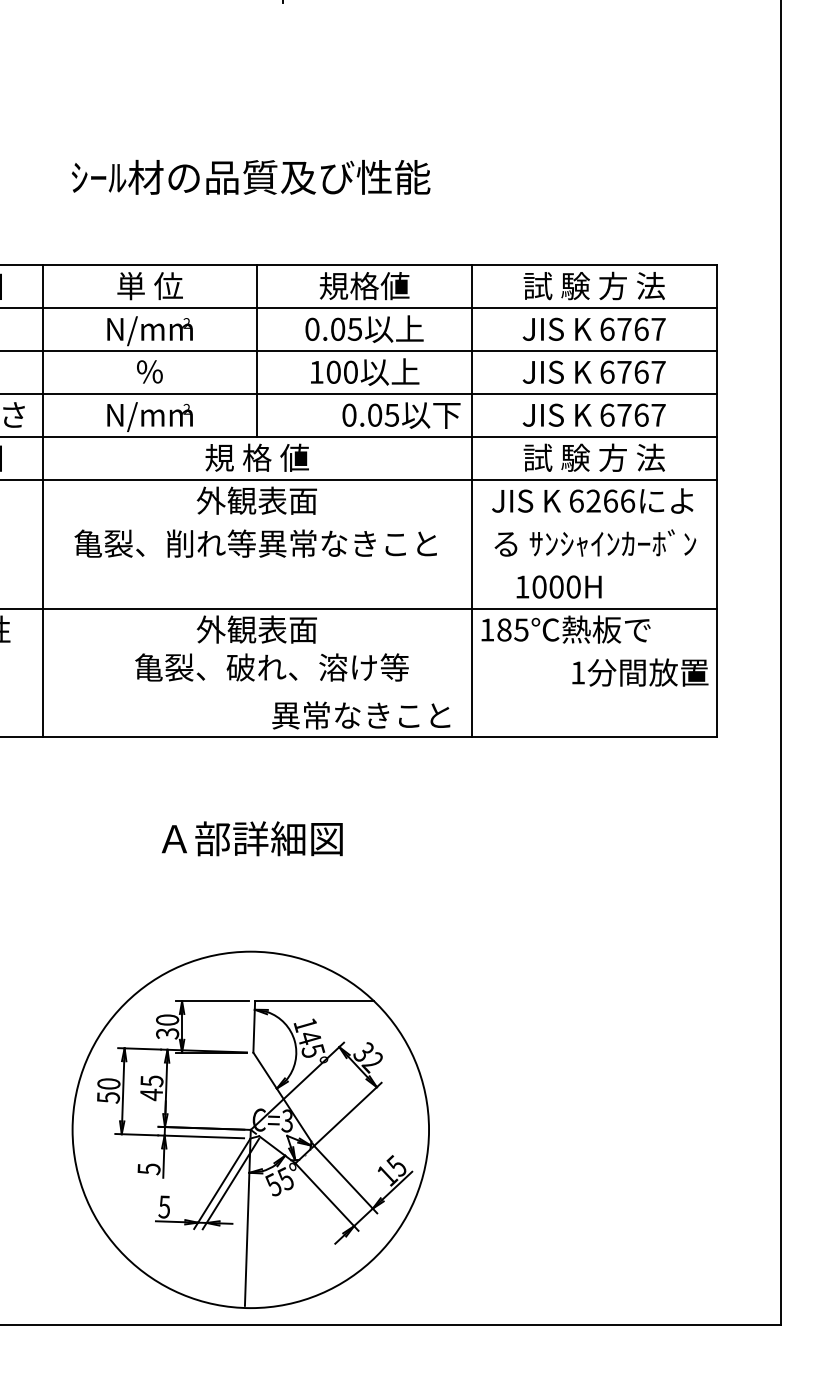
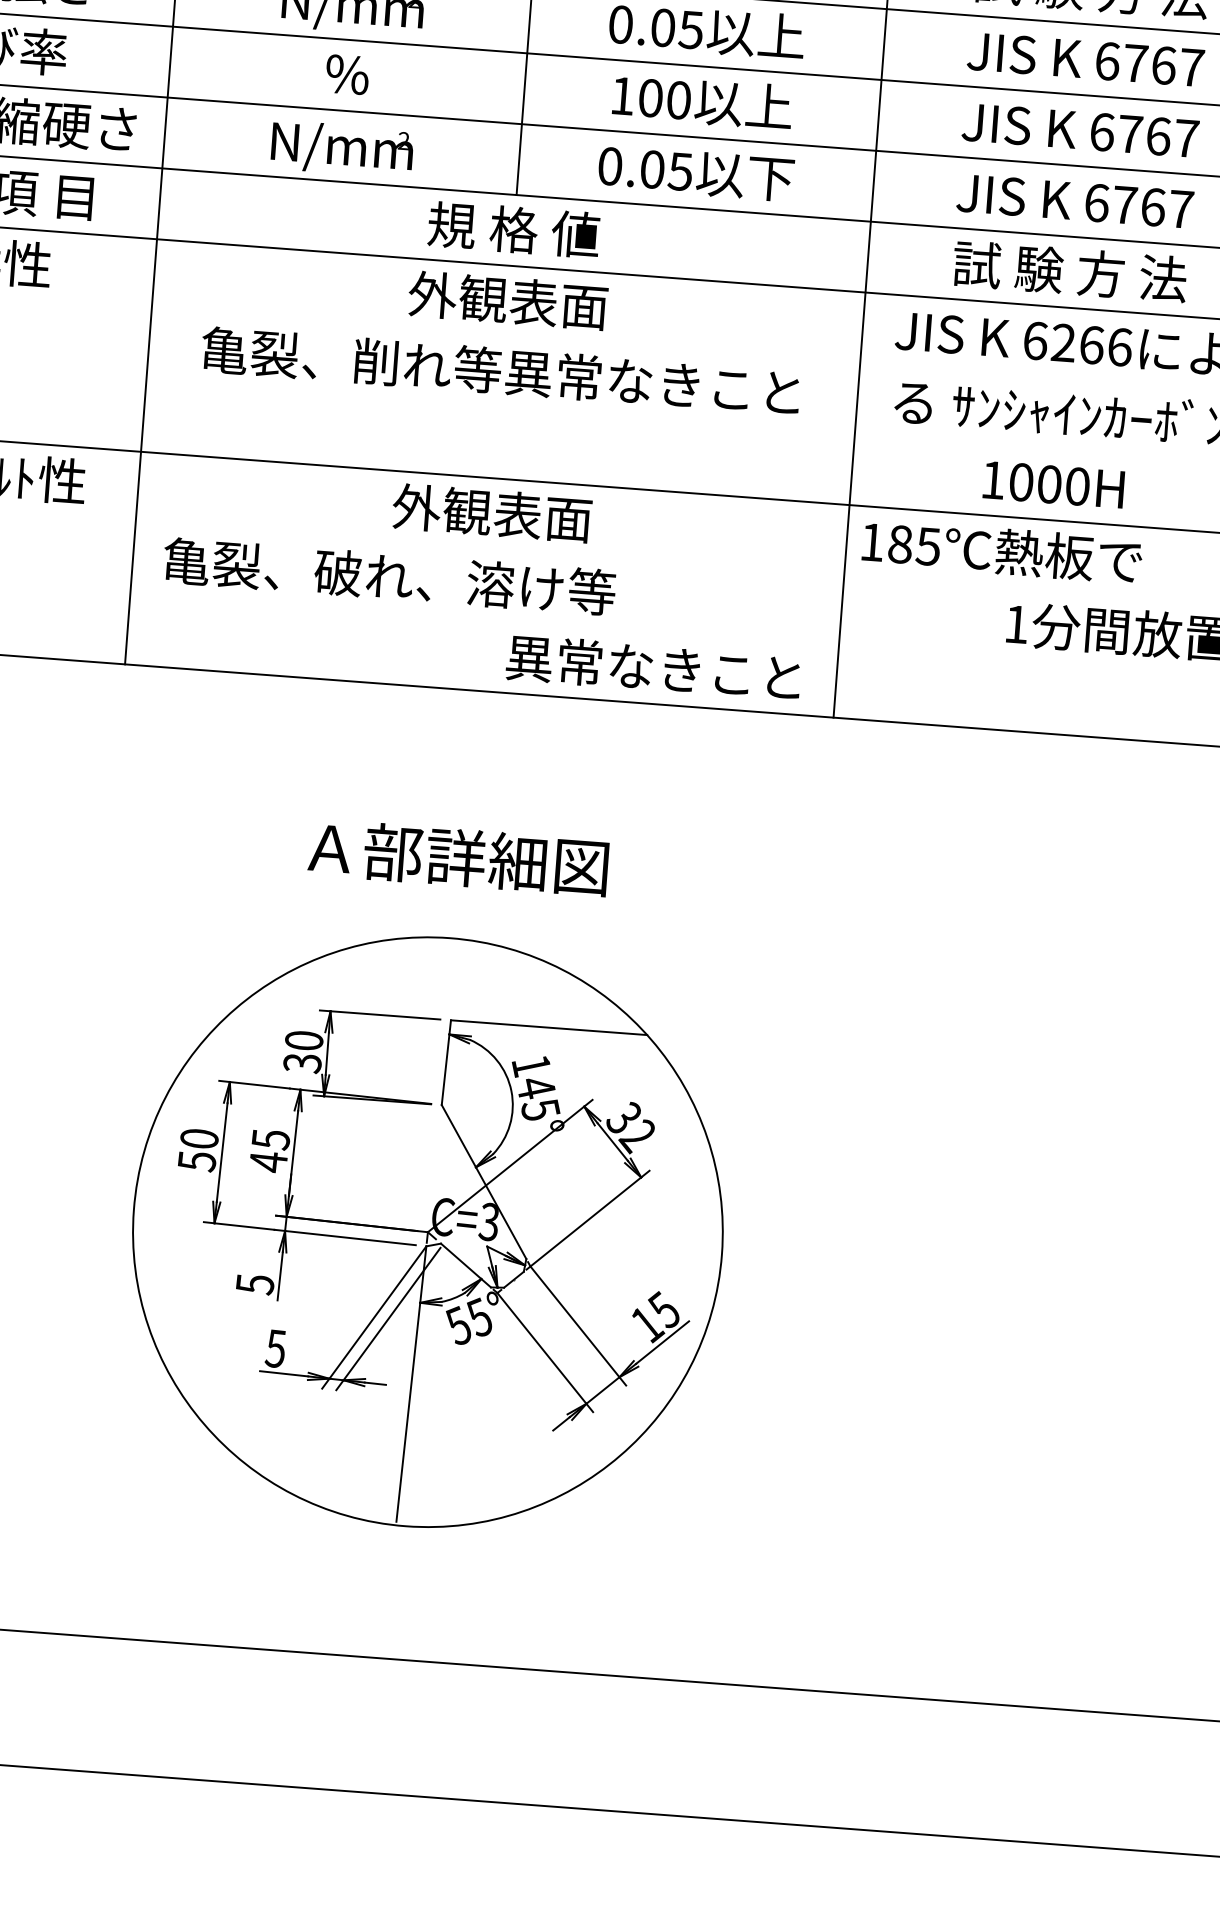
text: (401, 415) -> (696, 173), moved
text: (558, 586) -> (1052, 483), moved
text: (271, 667) -> (388, 576), moved
part: (250, 1129) -> (427, 1231), moved

